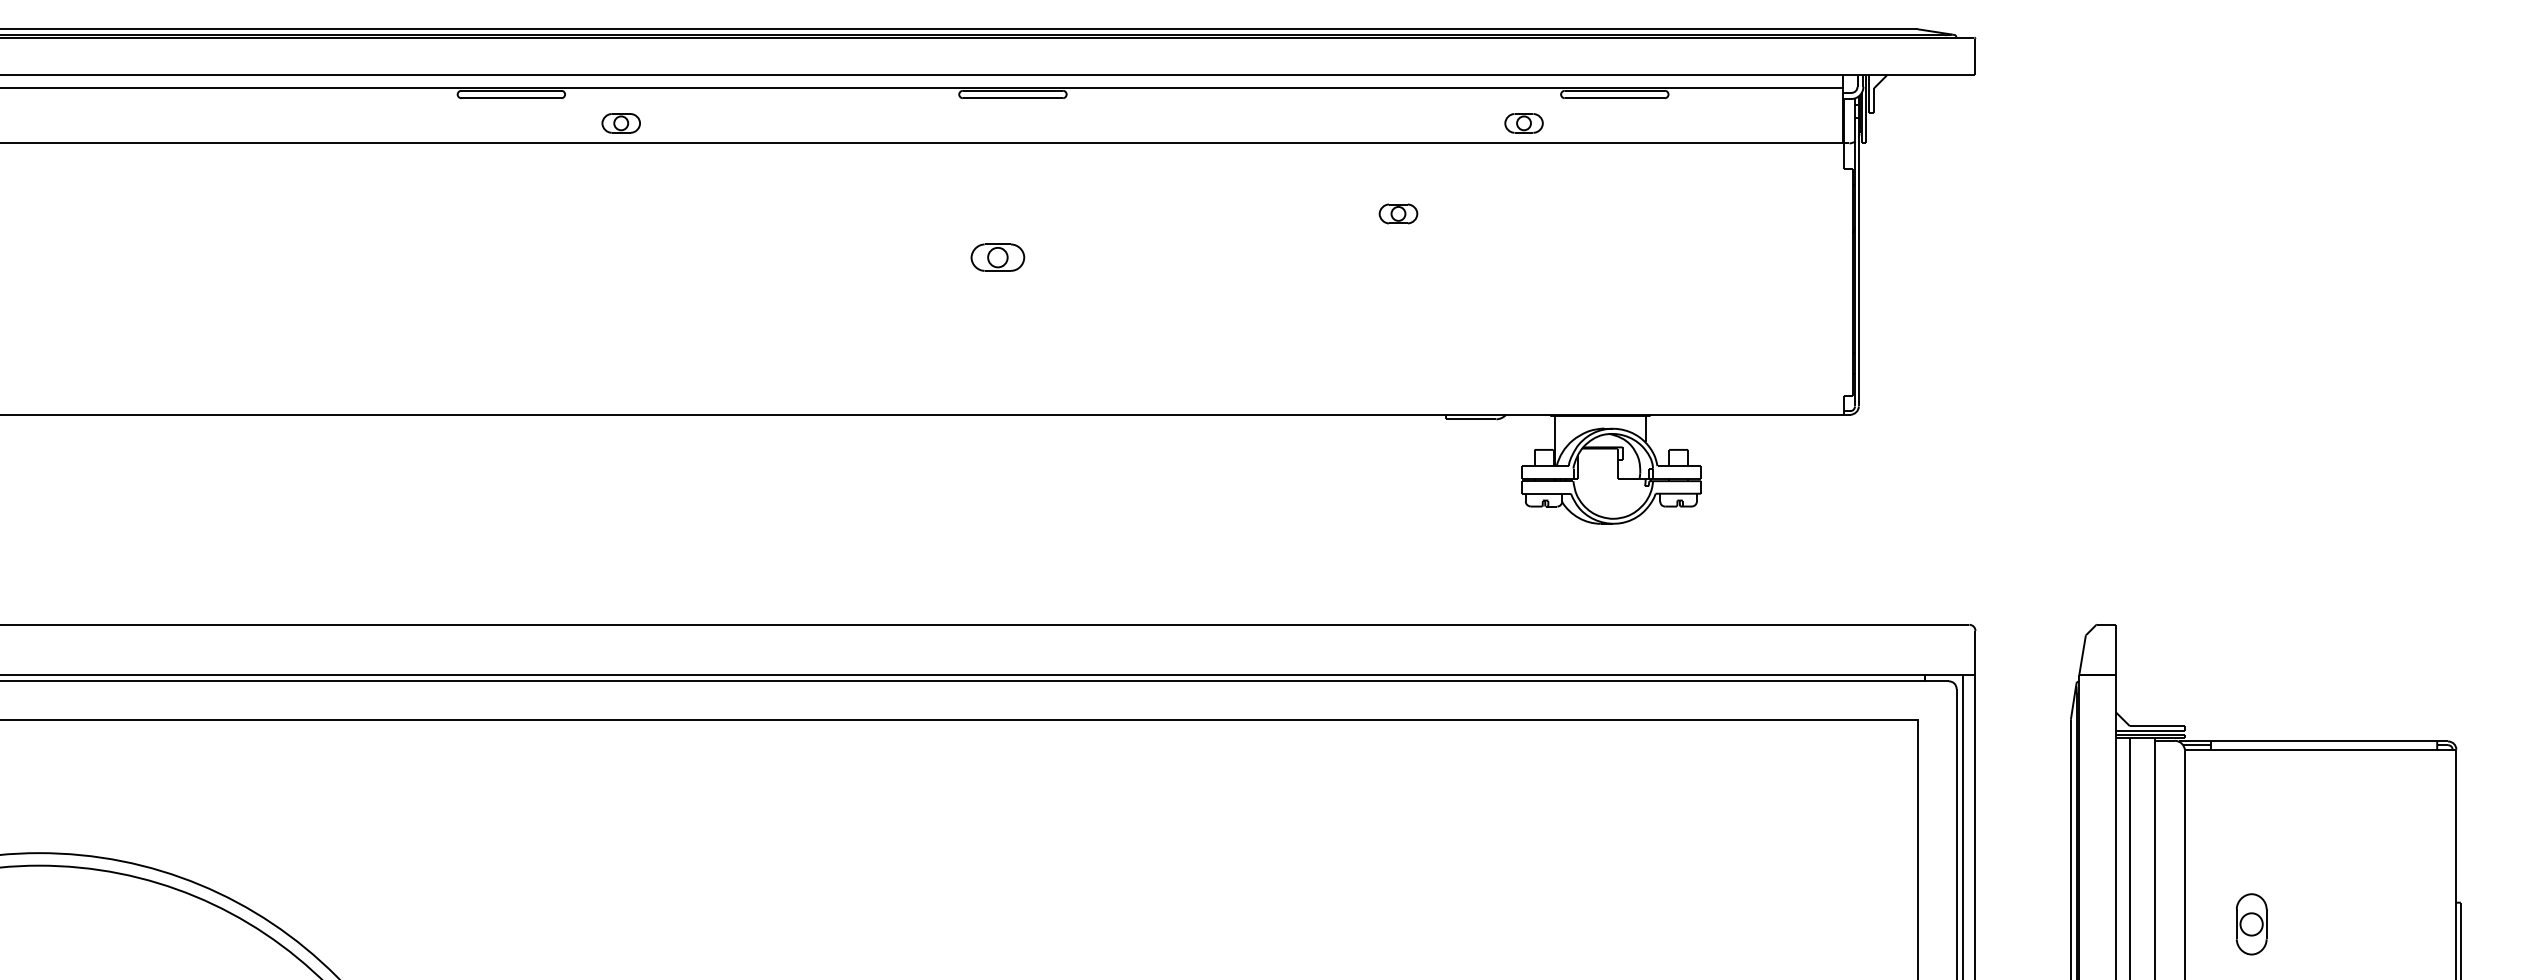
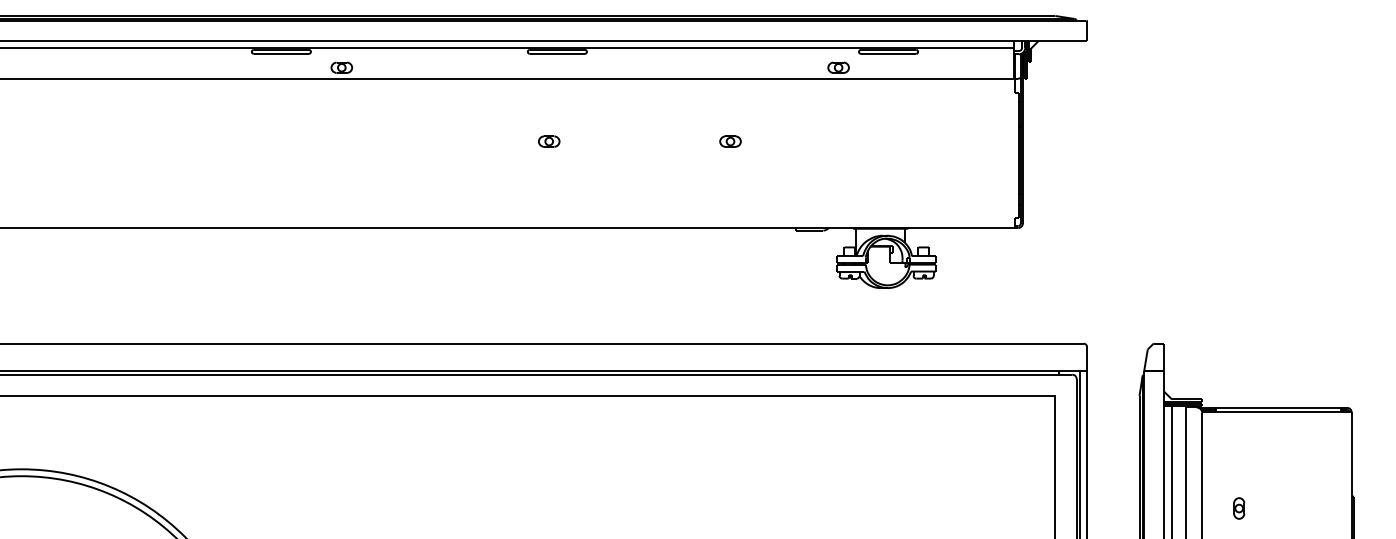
part: (1398, 213) -> (730, 141), moved
part: (998, 257) -> (549, 141), size x0.71
part: (2252, 924) -> (1239, 508), size x0.62

